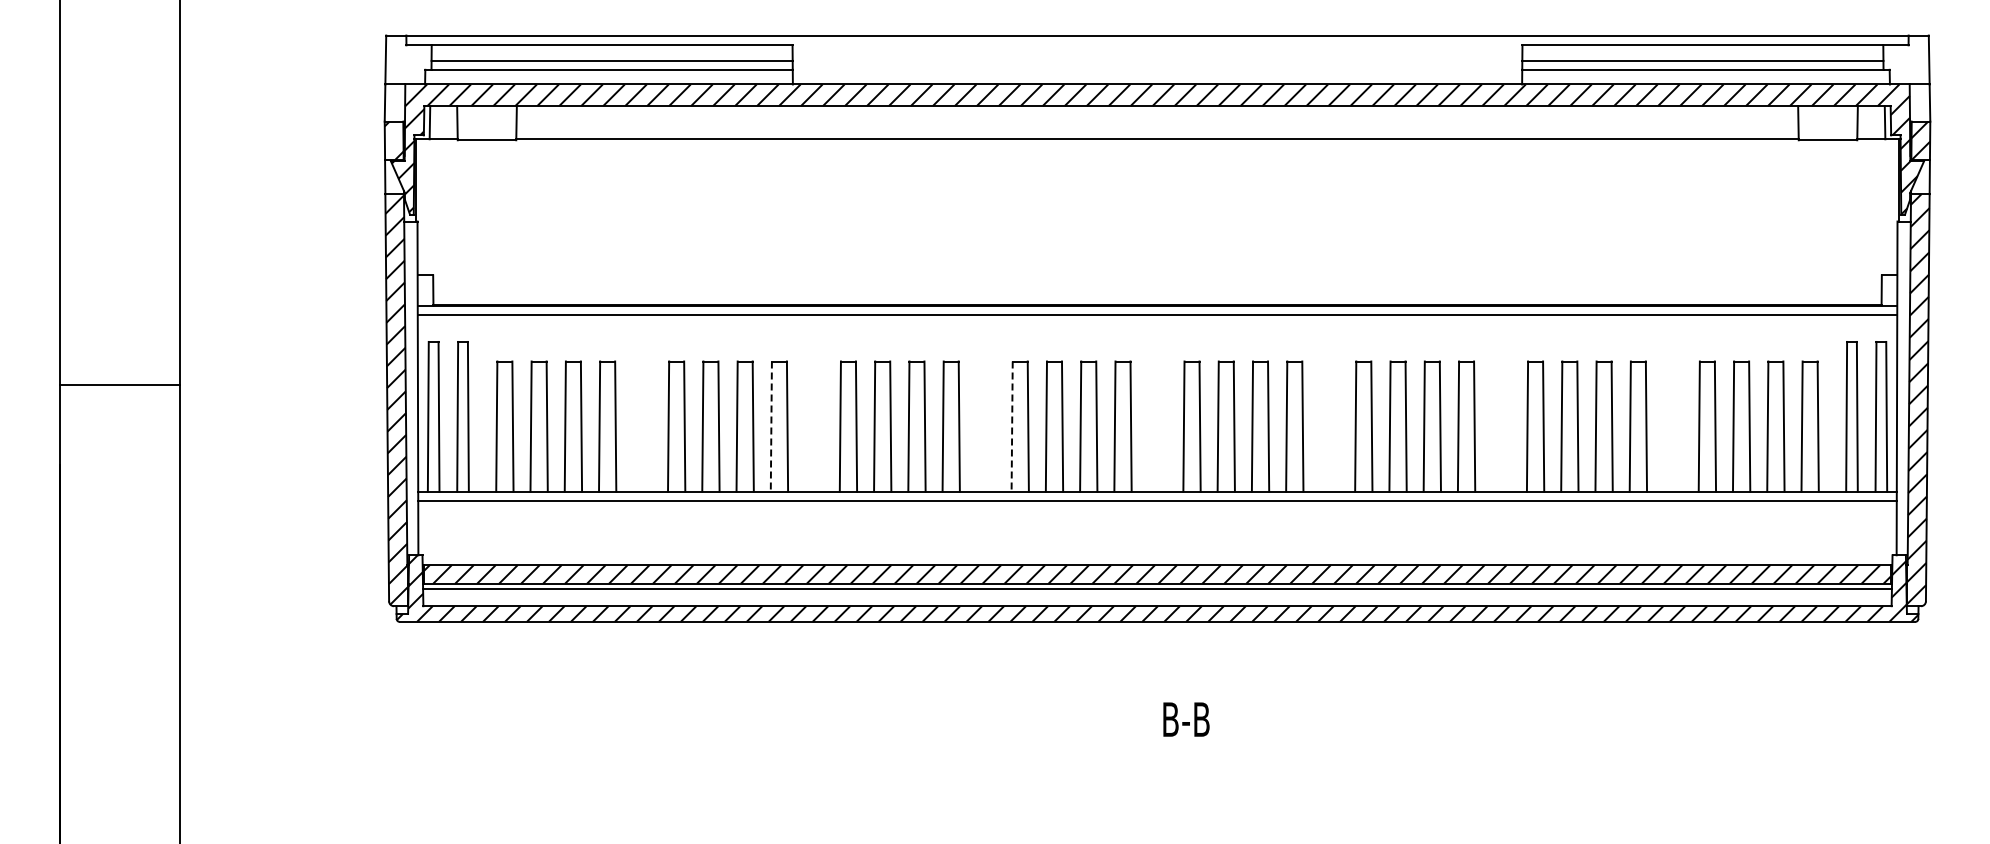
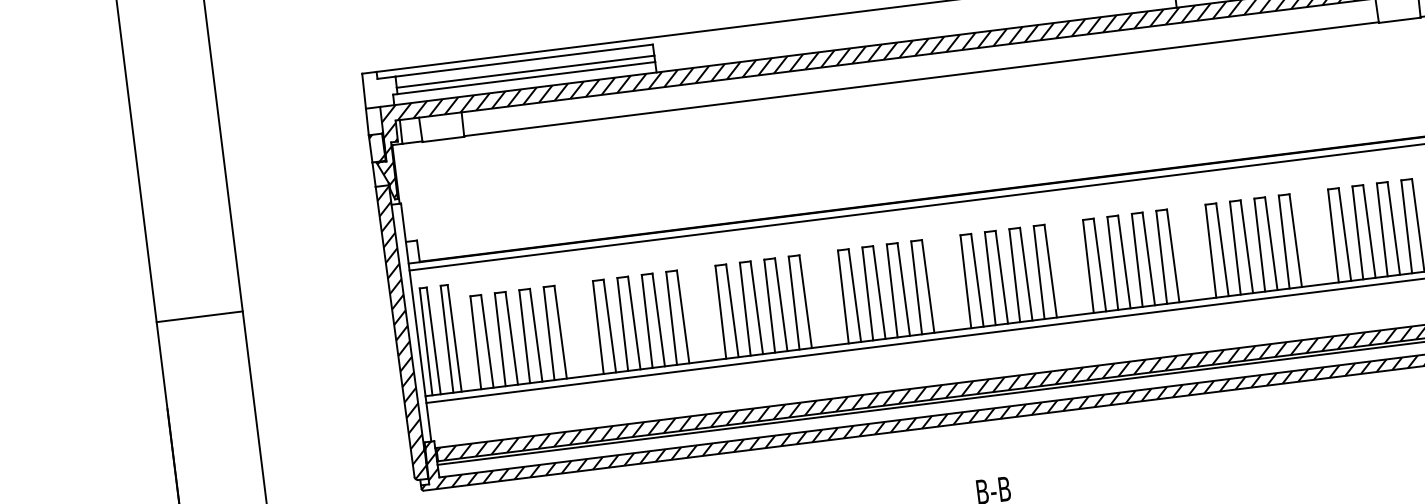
line: (119, 385) -> (199, 317), moved
line: (771, 427) -> (671, 319), dashed -> solid
line: (1012, 427) -> (843, 297), dashed -> solid

